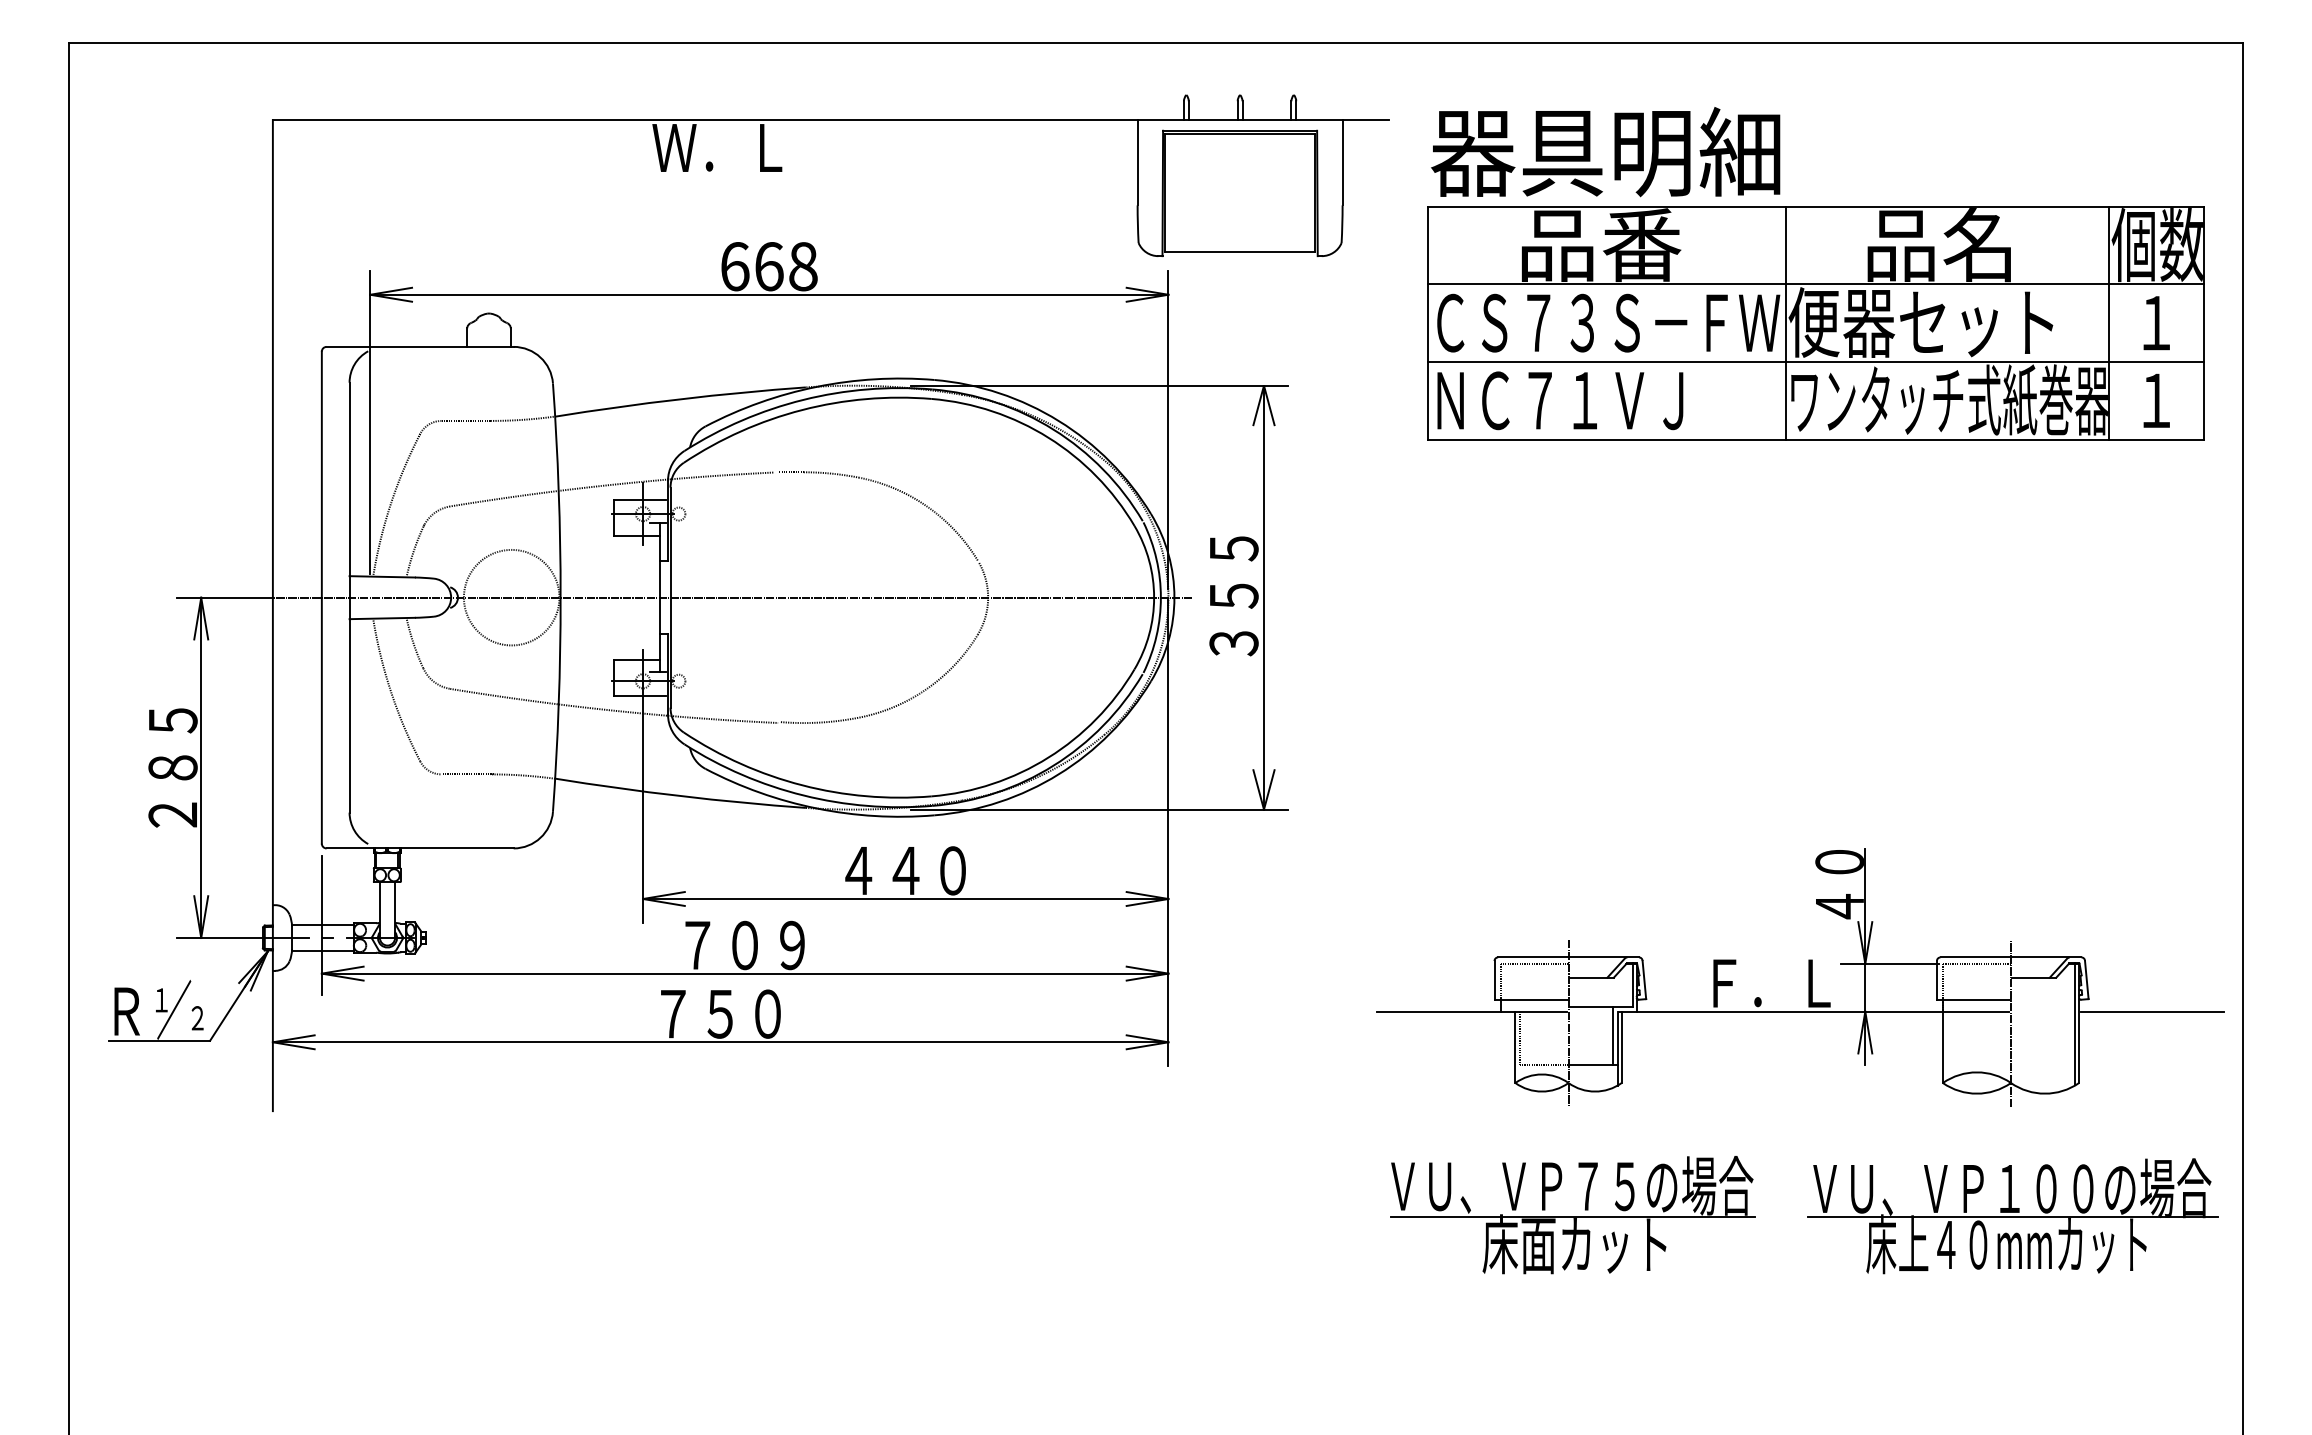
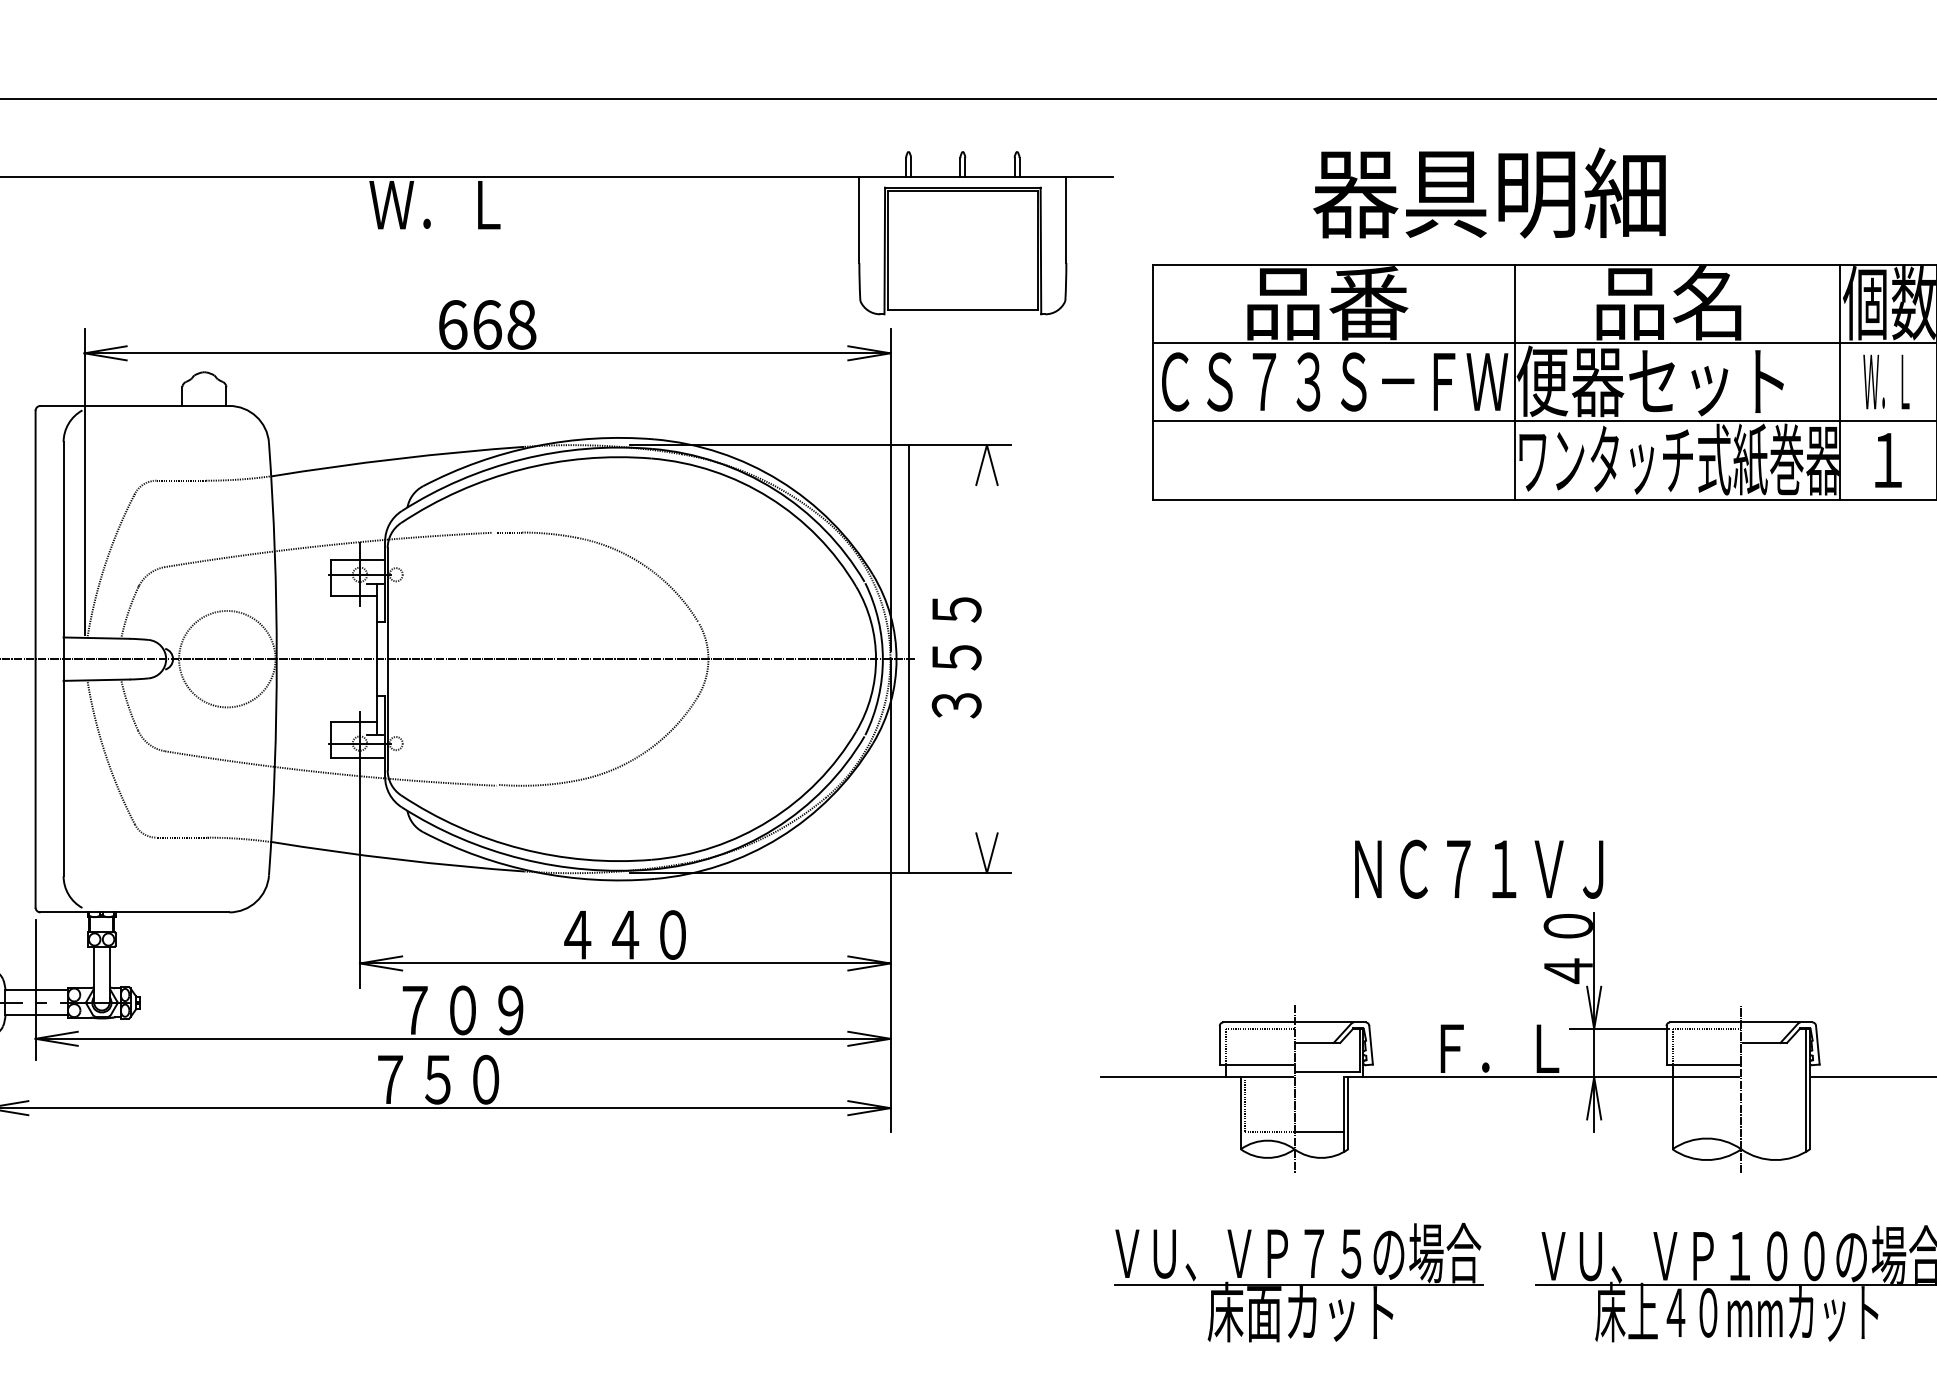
text: (1605, 152) -> (1489, 193), moved
text: (2154, 323) -> (1886, 382), １ -> Ｗ．Ｌ
text: (1560, 400) -> (1479, 869), moved
line: (1263, 597) -> (908, 659), moved
line: (1613, 1035) -> (1339, 1101), removed

